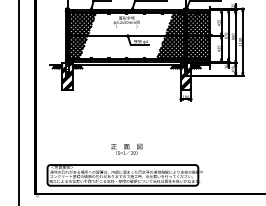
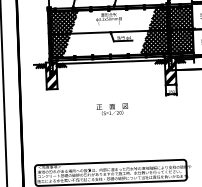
text: (126, 148) -> (112, 108), moved

